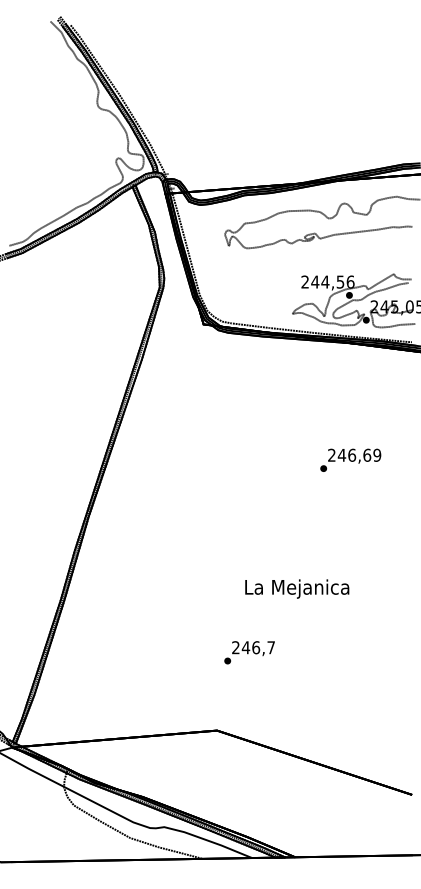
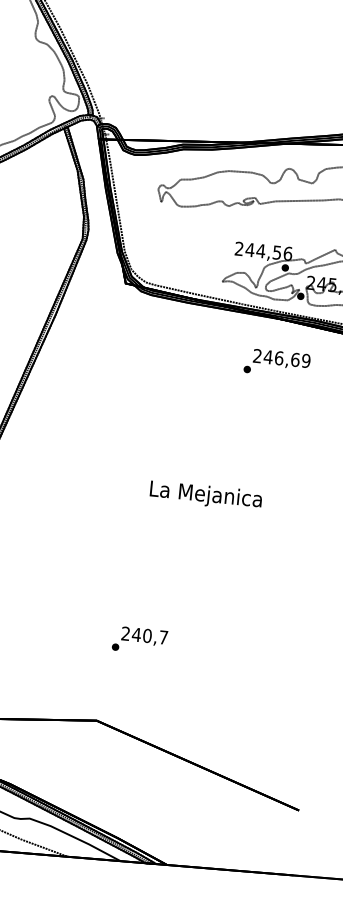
text: (350, 459) -> (277, 362), moved
text: (297, 588) -> (206, 495), moved
text: (256, 647) -> (147, 635), 246,7 -> 240,7

